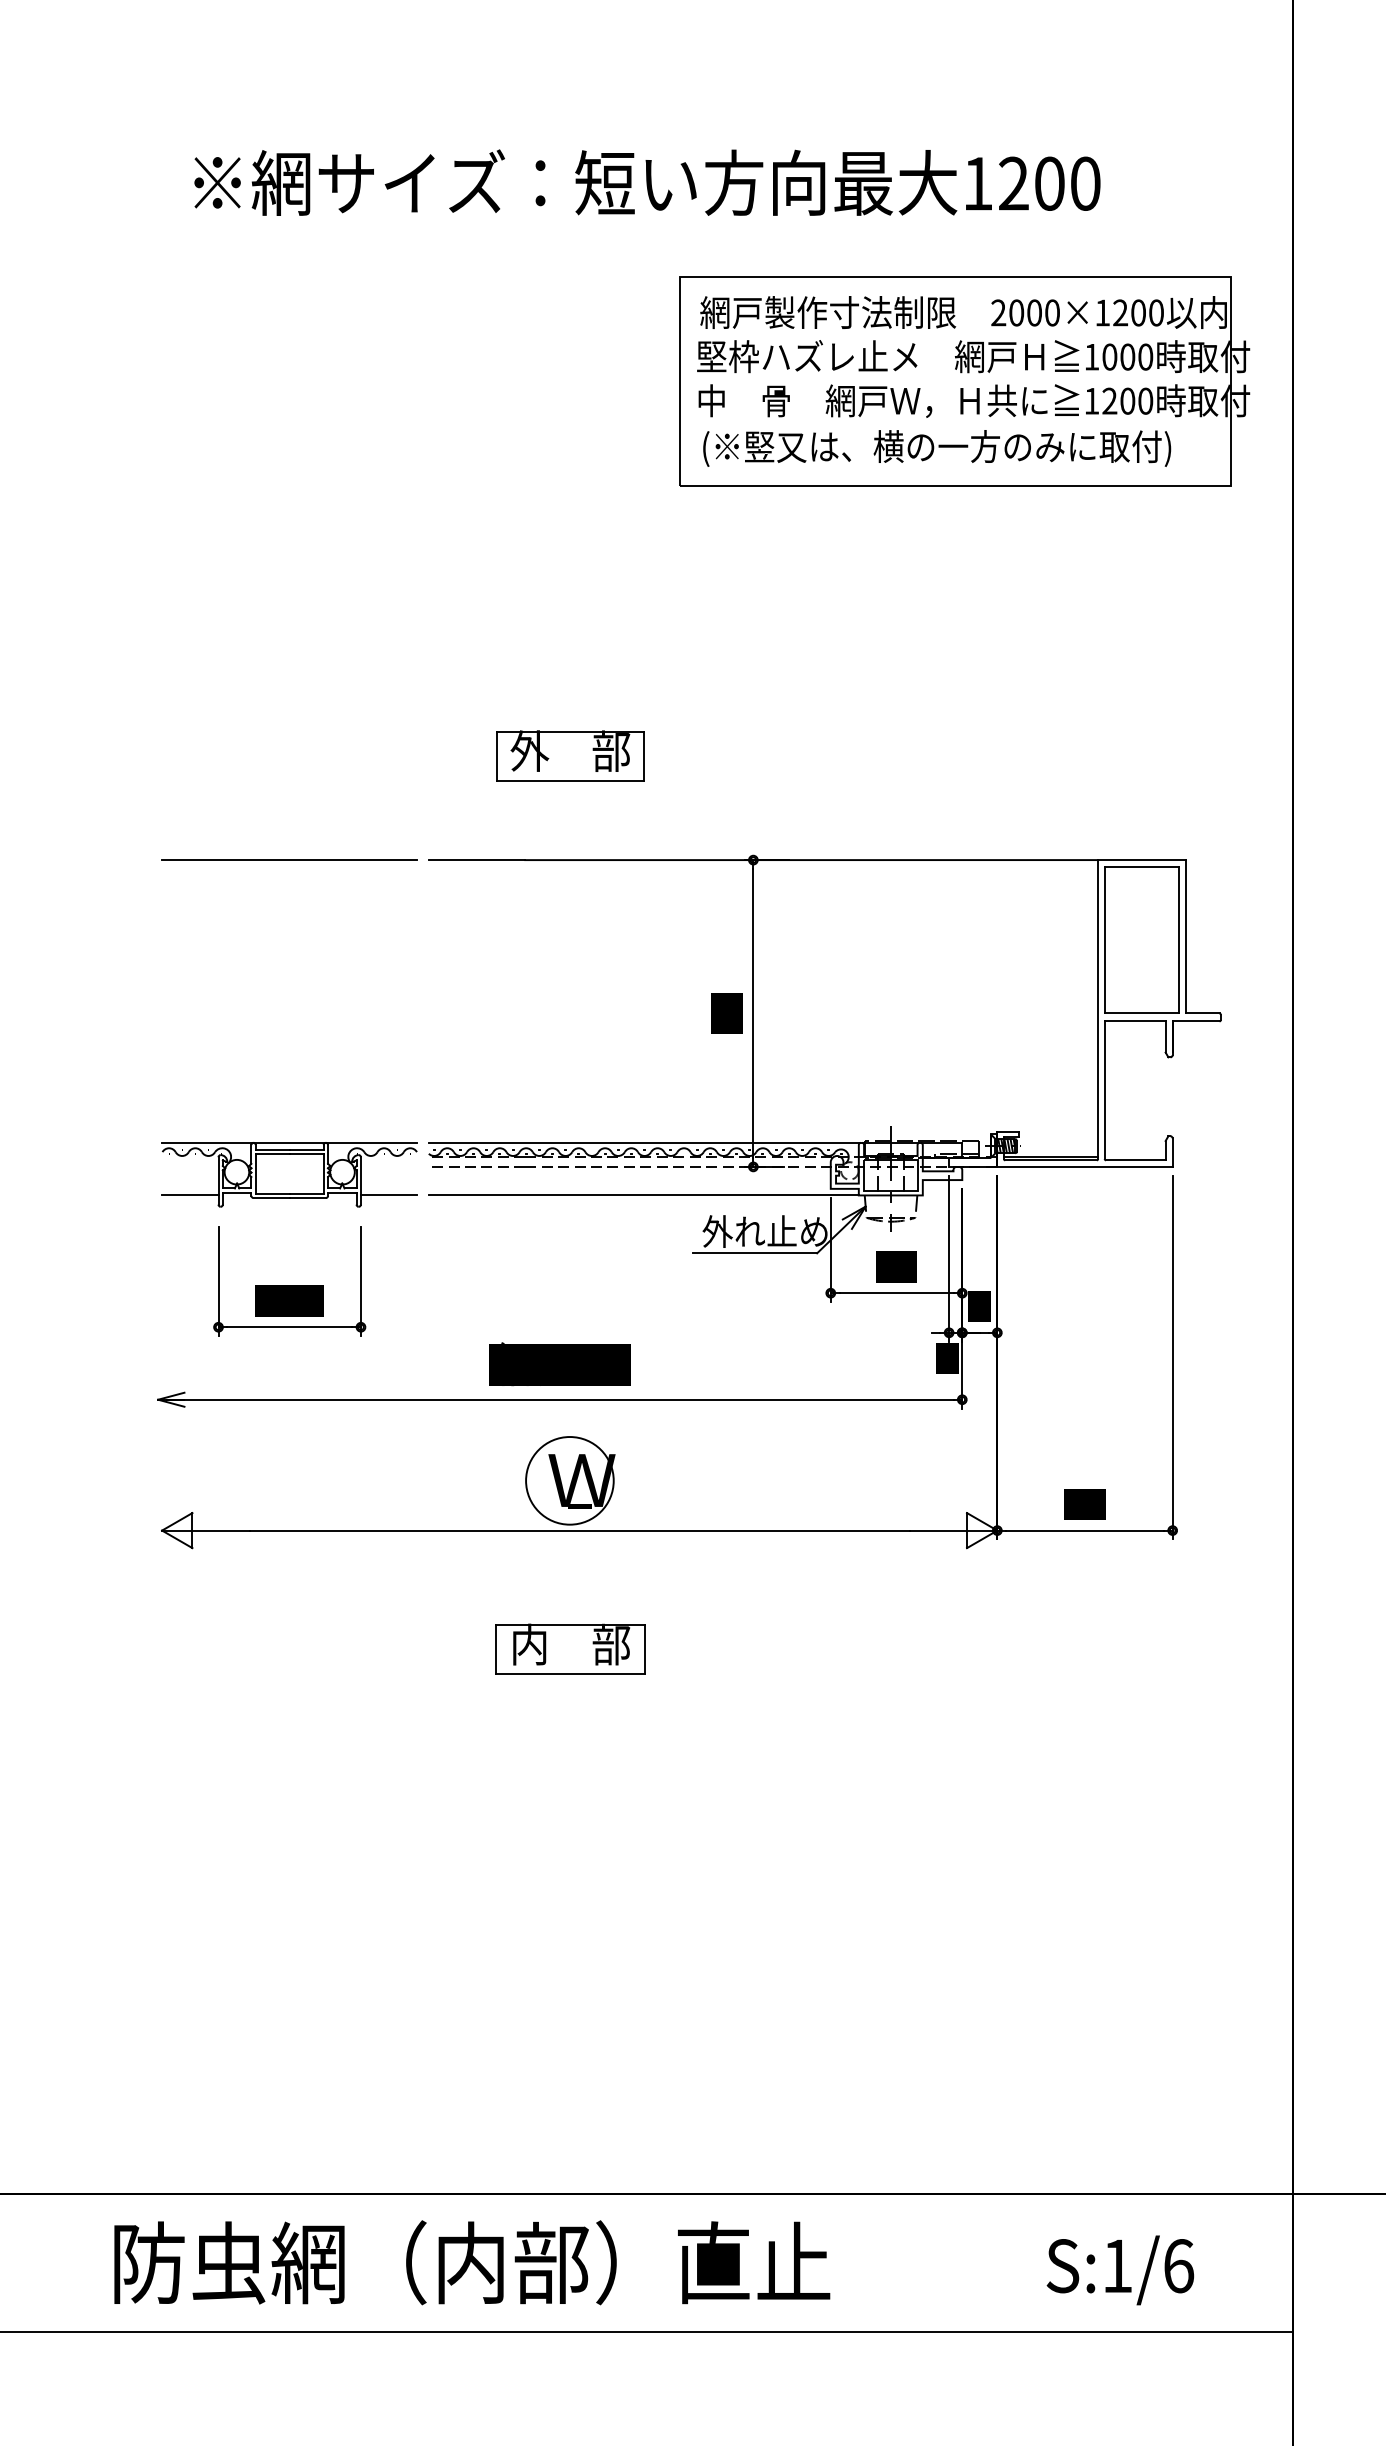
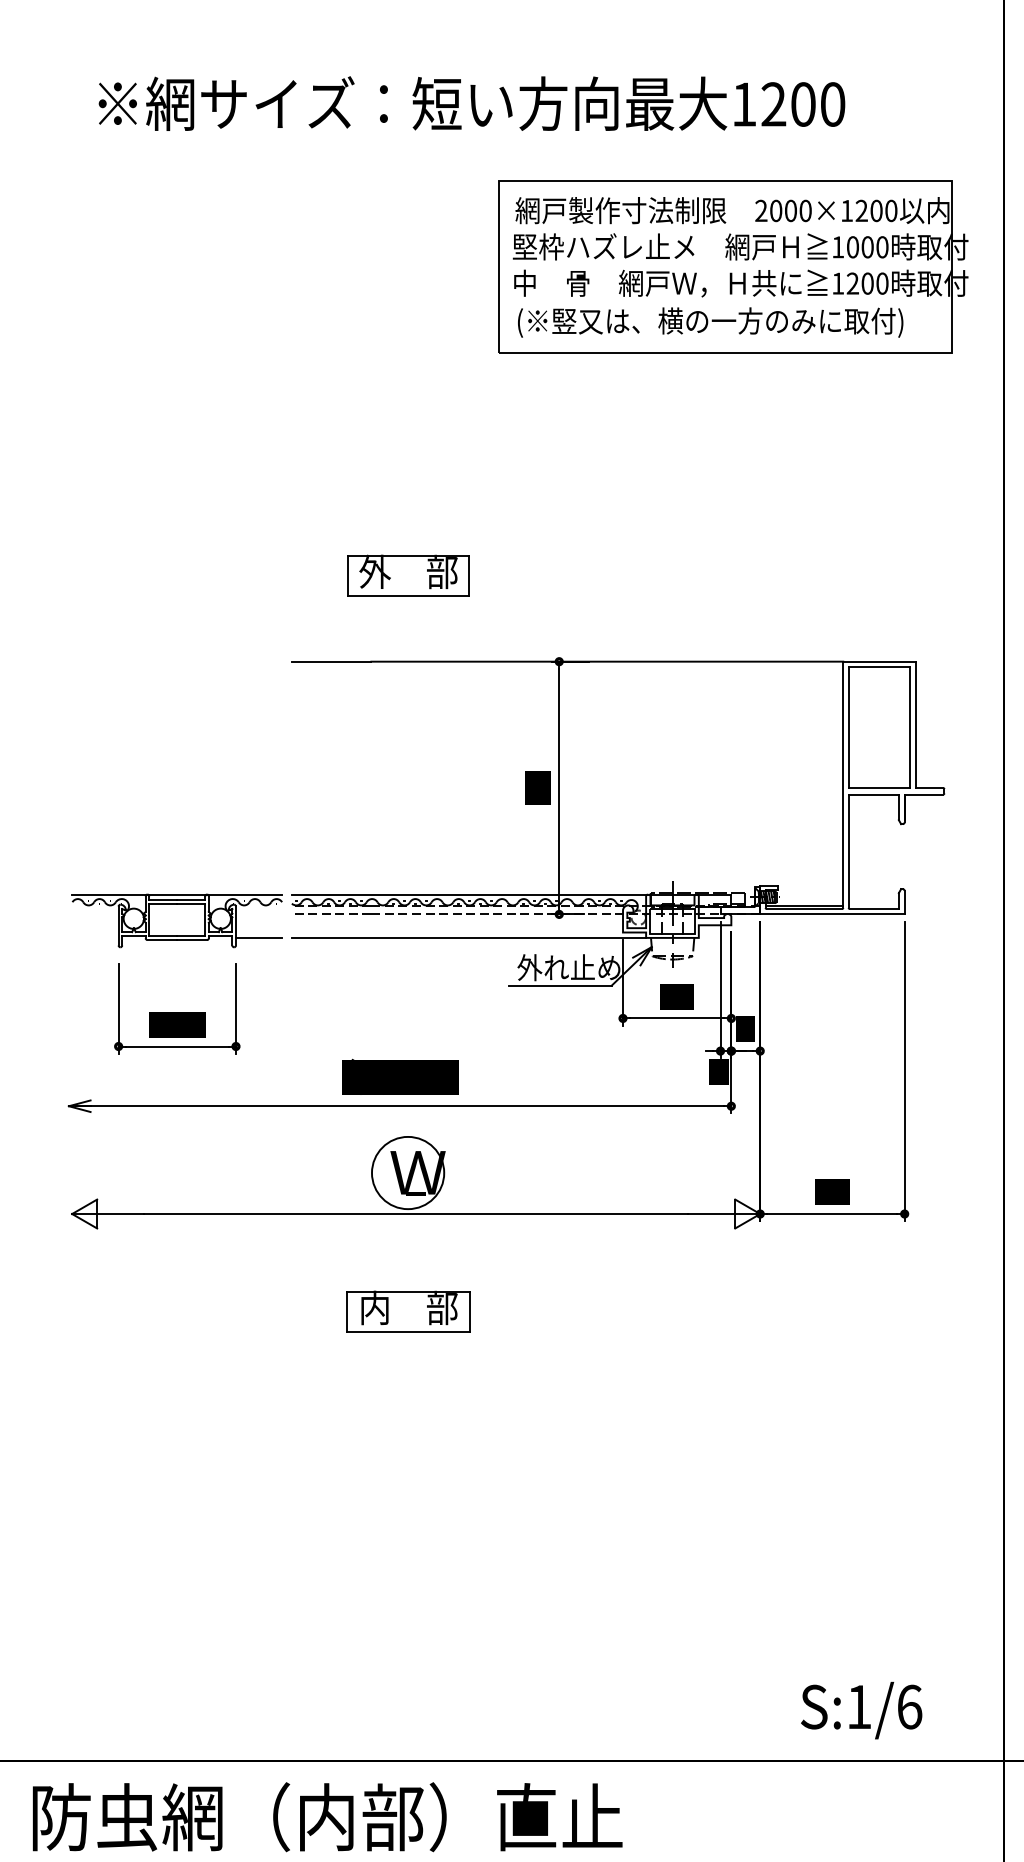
line: (289, 860) -> (177, 662), removed
line: (190, 1195) -> (95, 937), removed
text: (1120, 2270) -> (861, 1710), moved

